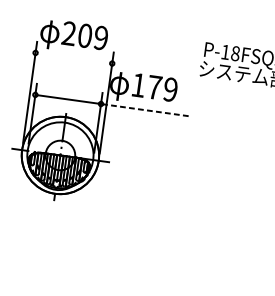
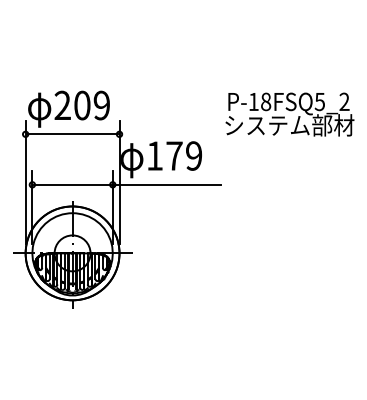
line: (73, 58) -> (72, 134), added
line: (145, 109) -> (167, 184), dashed -> solid

